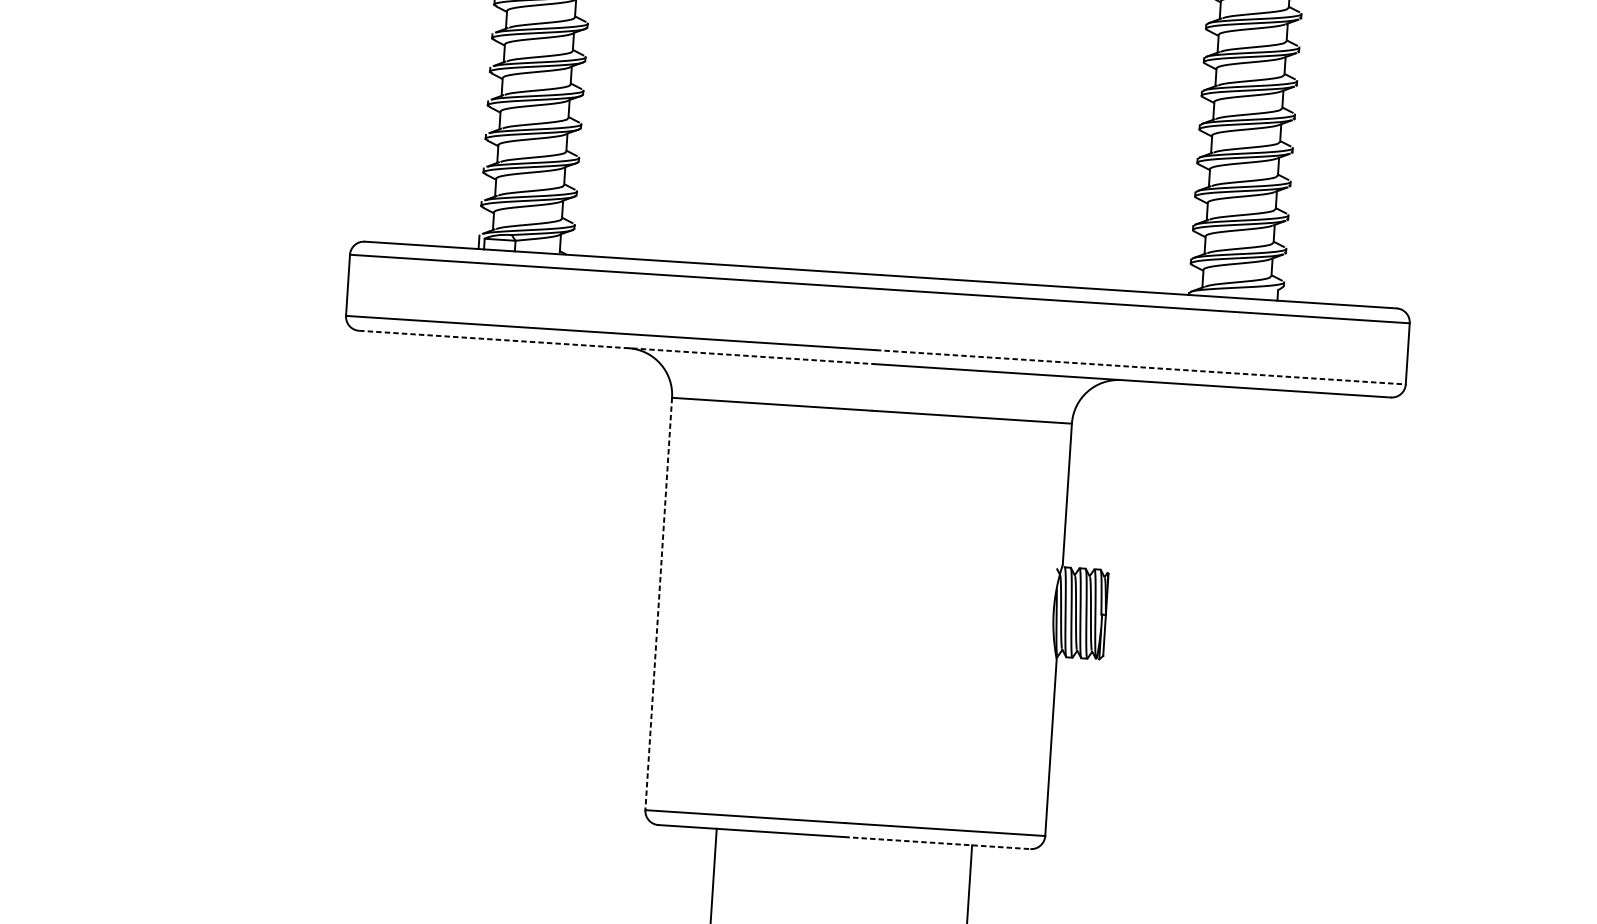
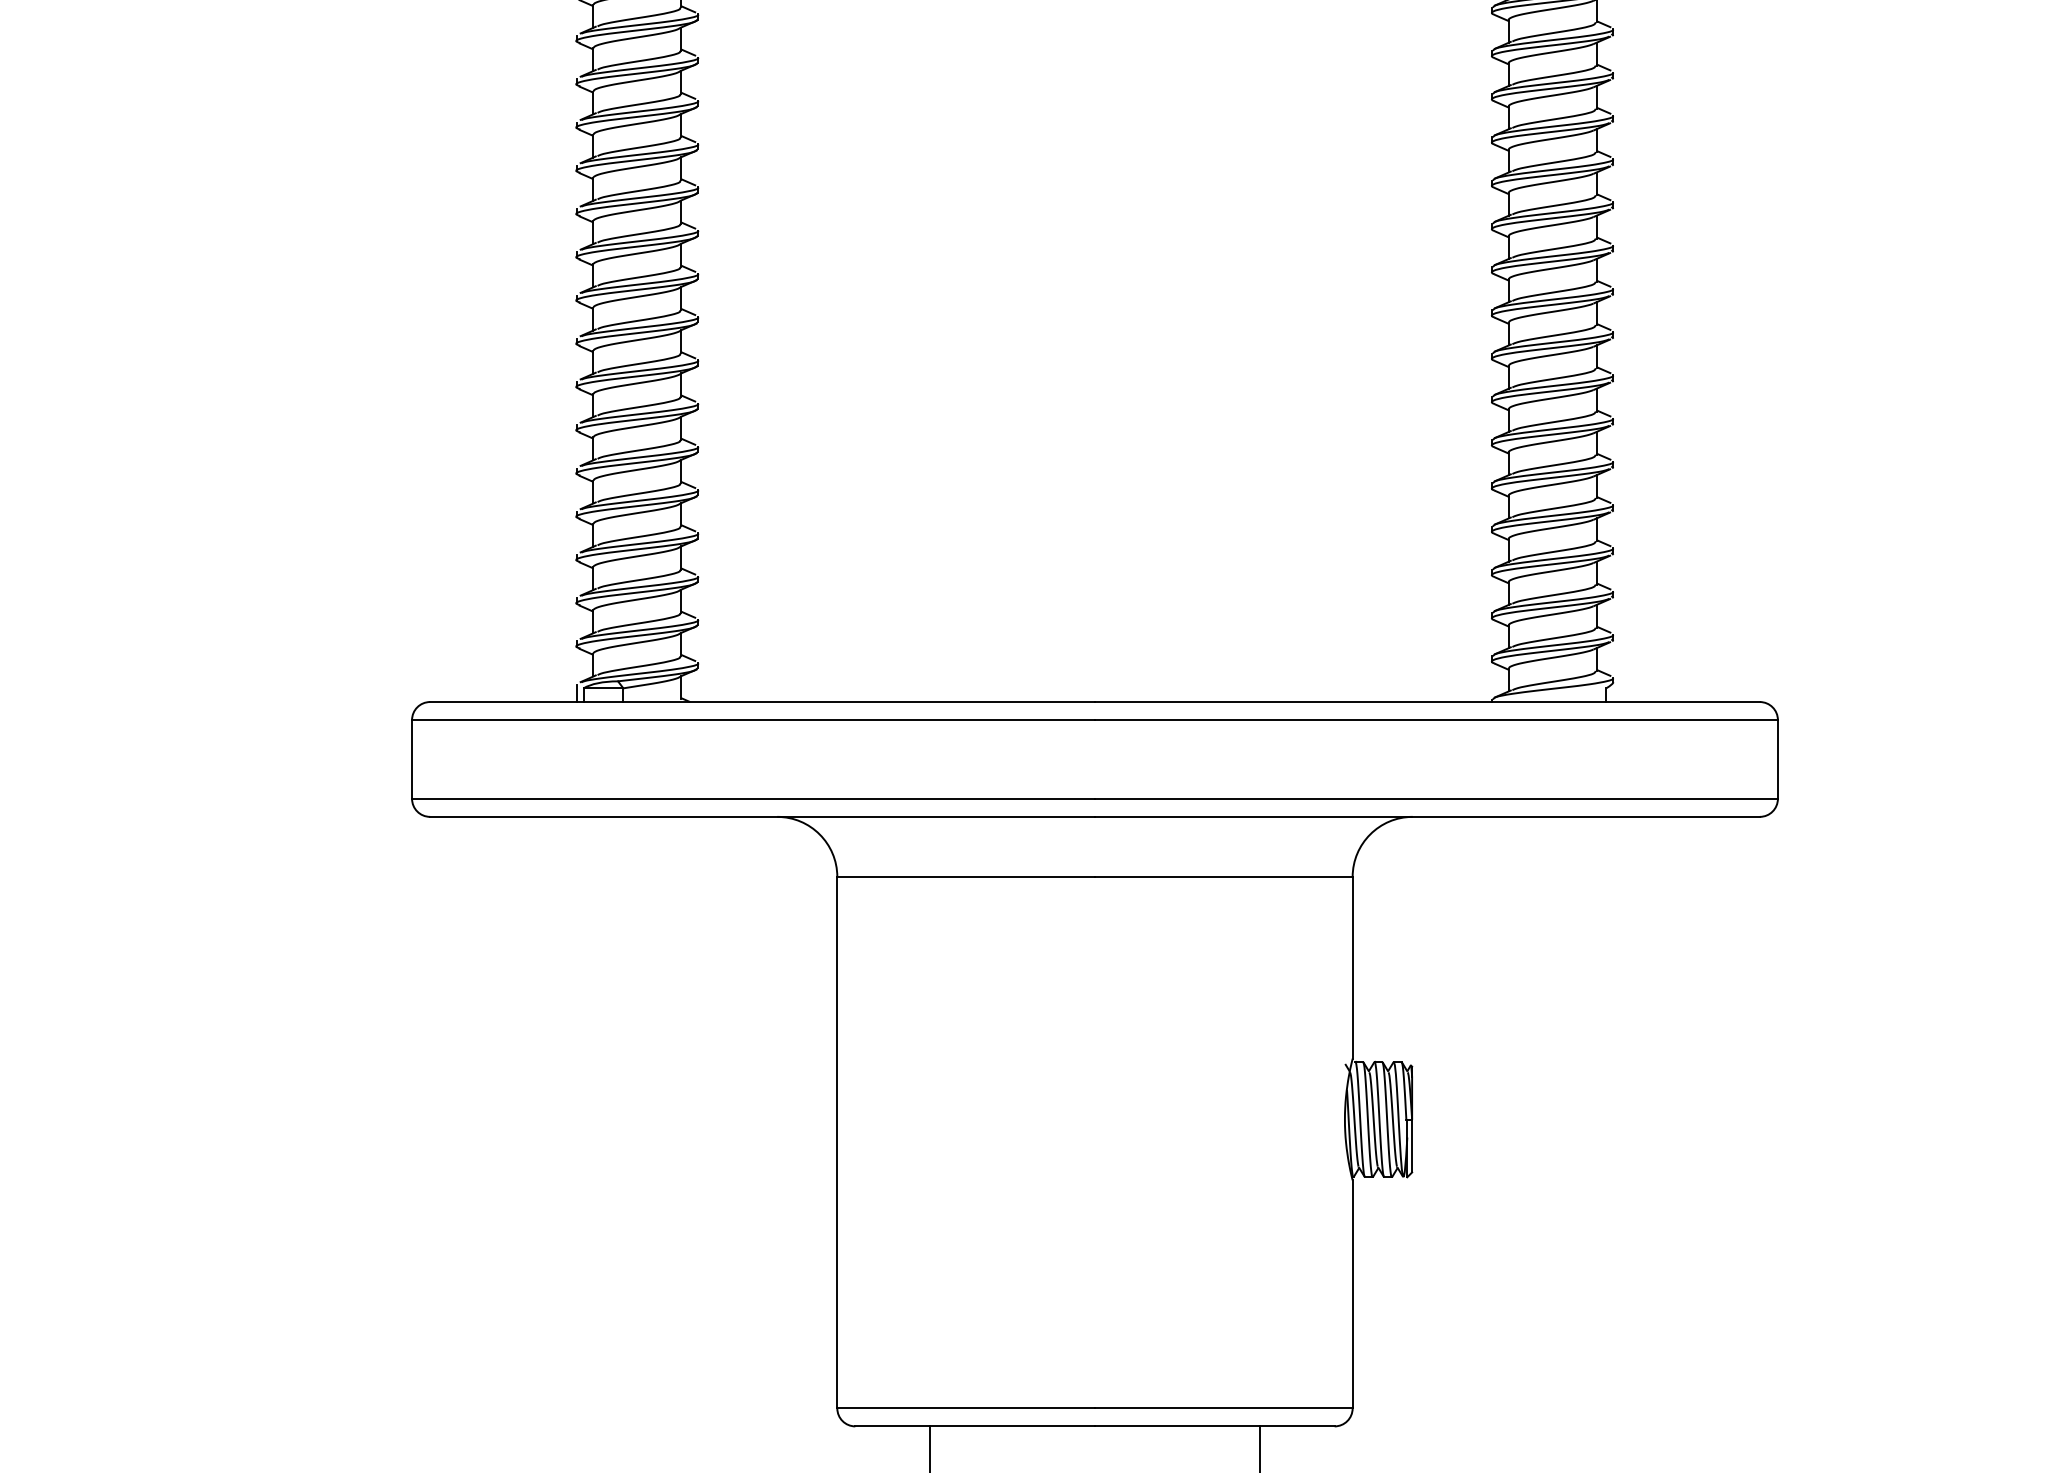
line: (617, 347) -> (763, 816), dashed -> solid
line: (1140, 367) -> (1436, 798), dashed -> solid
line: (658, 603) -> (837, 1142), dashed -> solid
line: (937, 843) -> (1214, 1426), dashed -> solid

